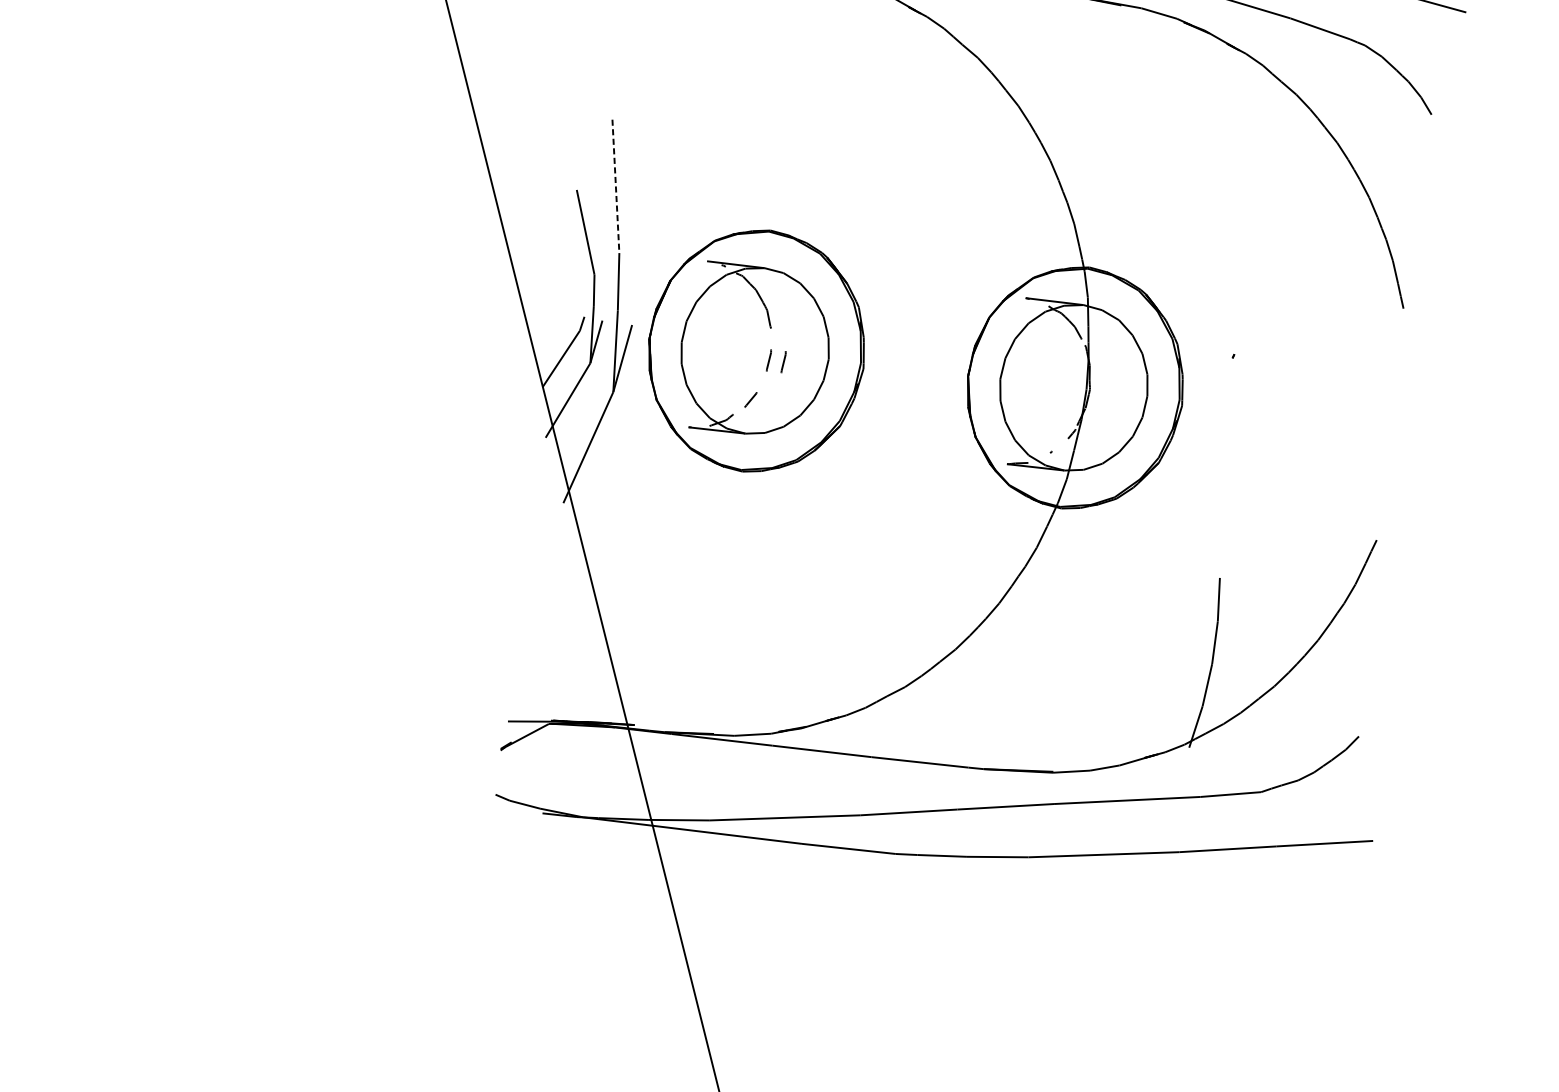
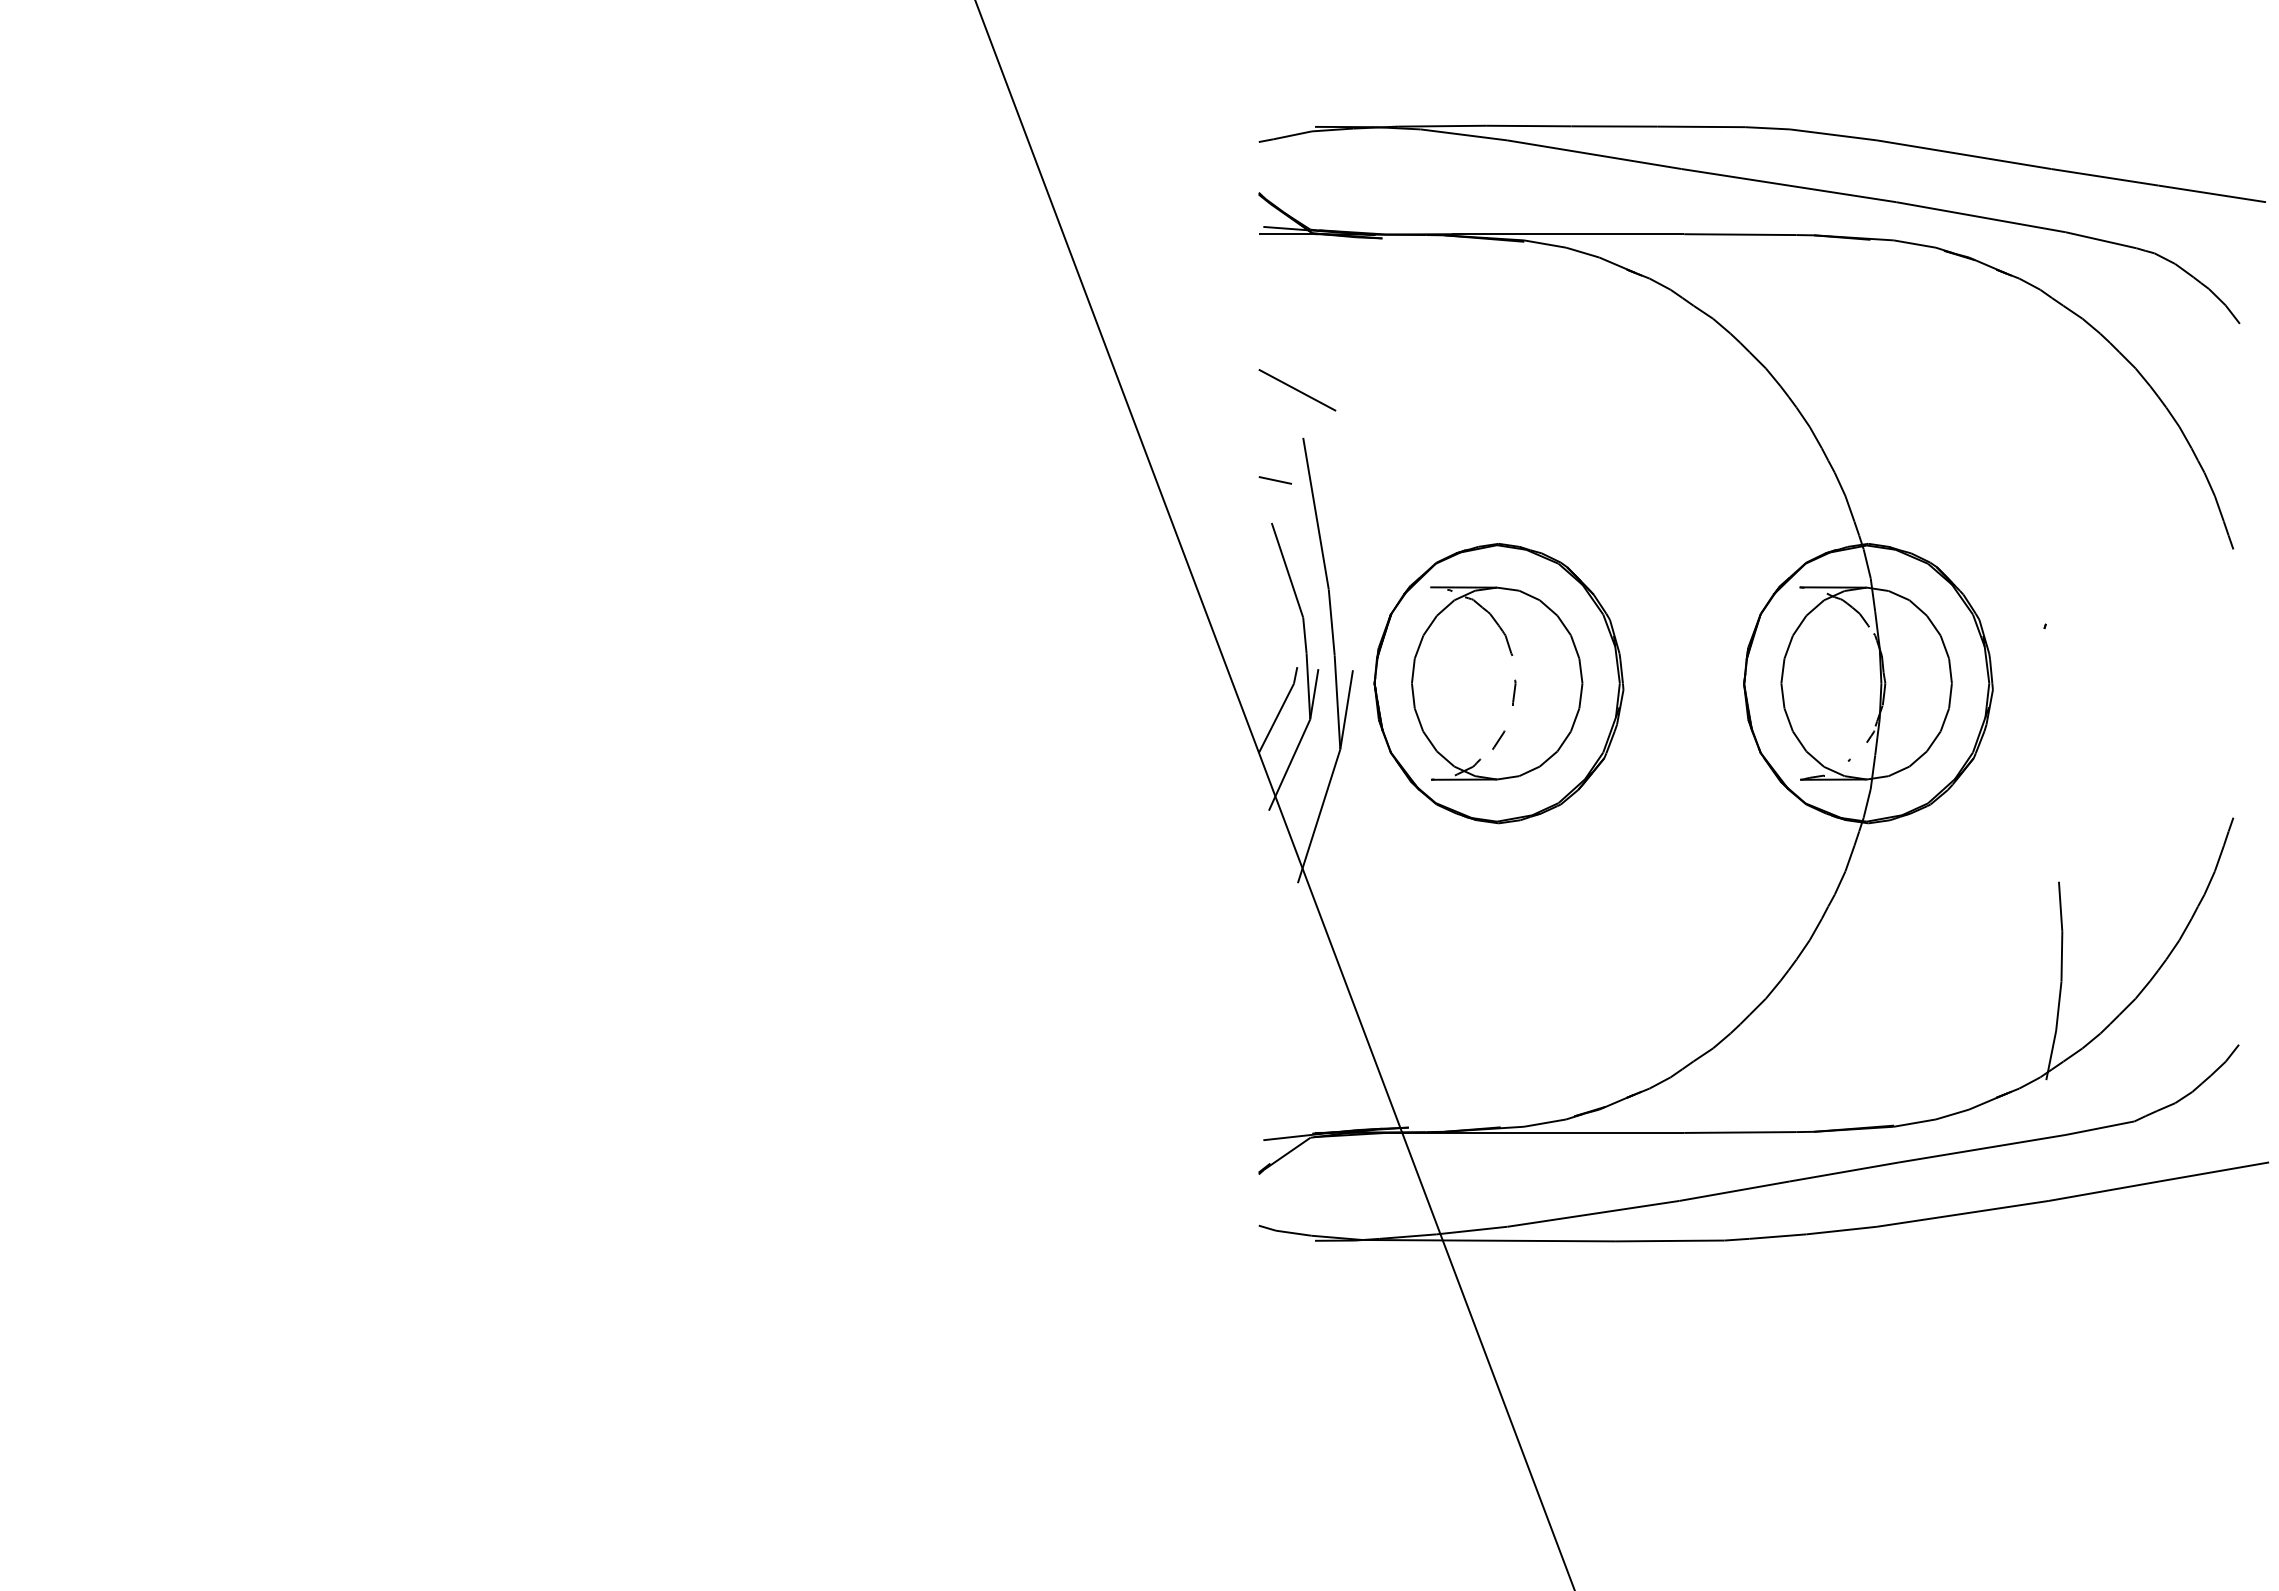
line: (612, 78) -> (1297, 390), added
line: (583, 153) -> (1274, 480), added
line: (616, 186) -> (1316, 513), dashed -> solid
line: (783, 362) -> (1531, 692), removed

